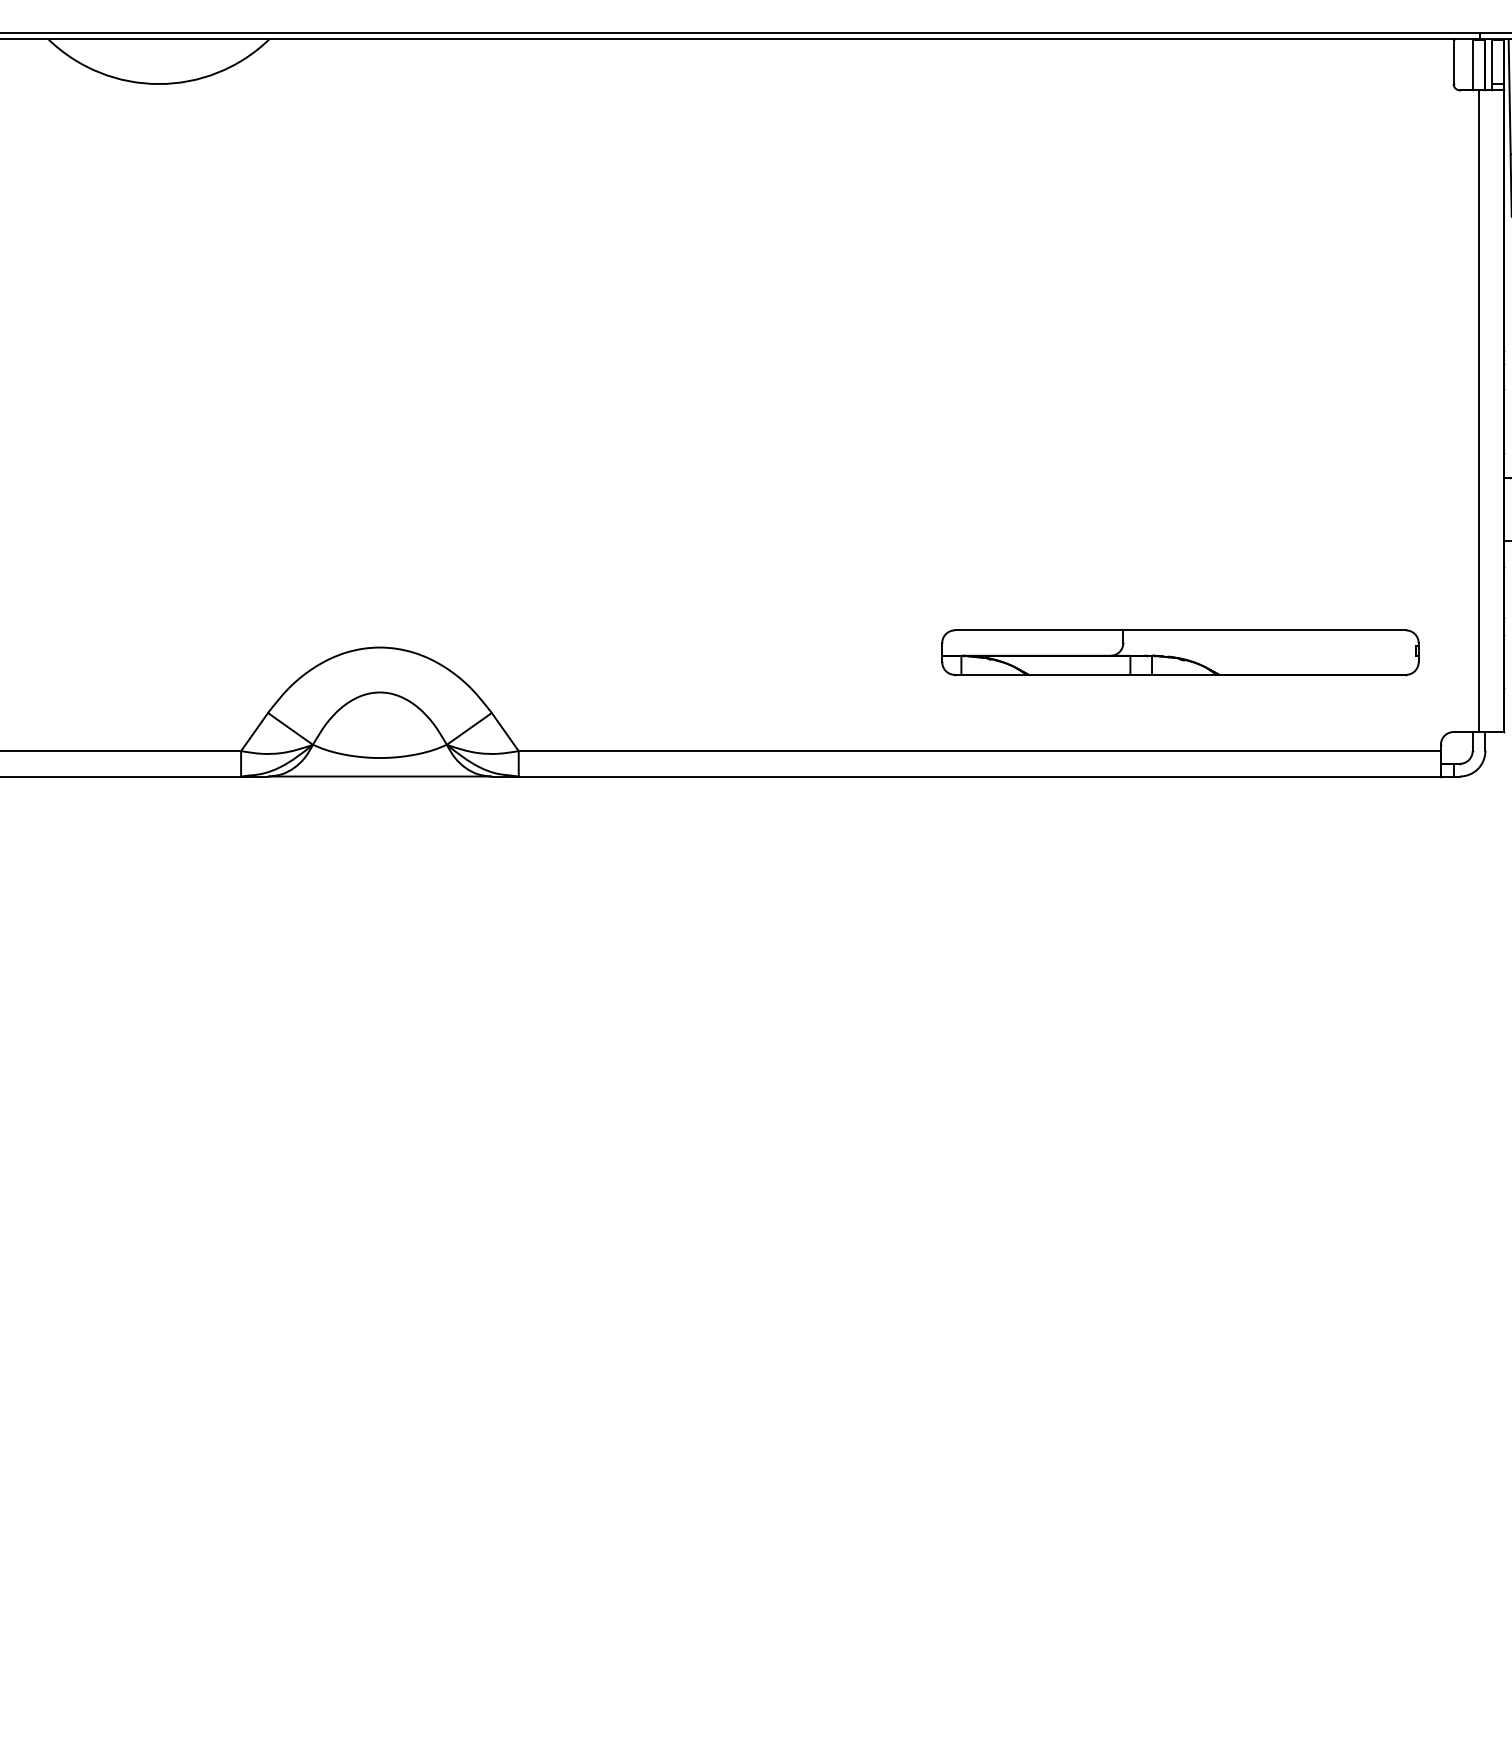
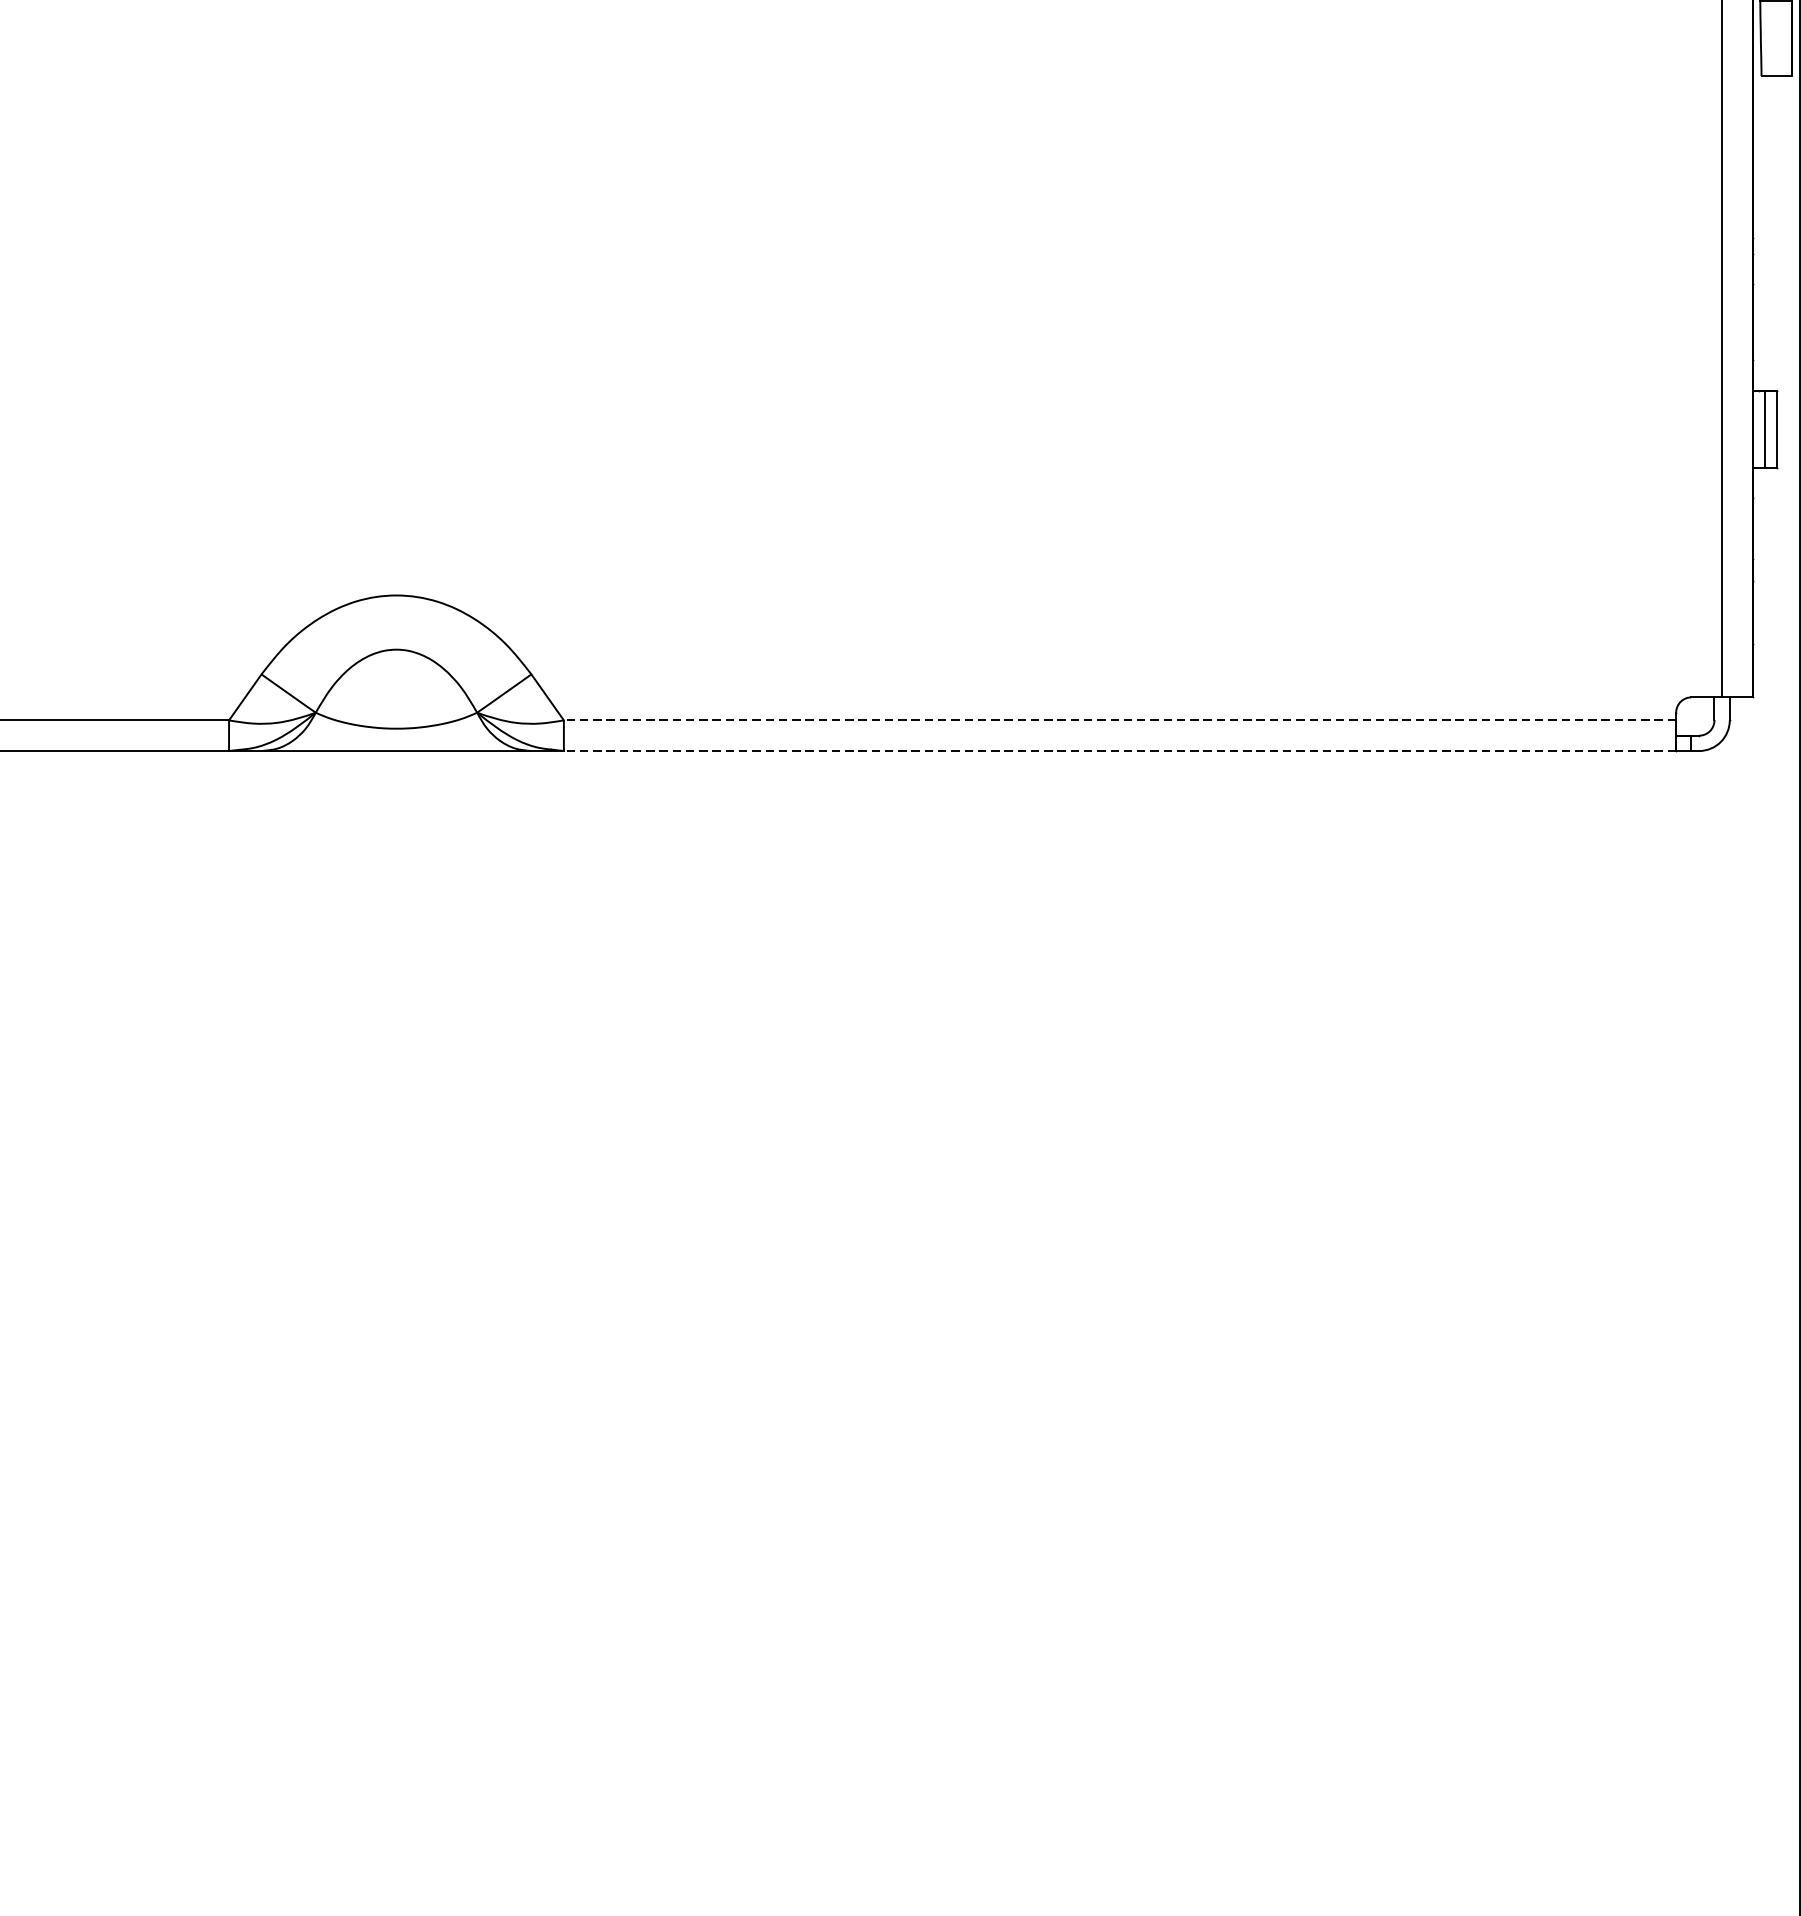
part: (1180, 652) -> (1362, 601), removed
line: (979, 751) -> (1119, 720), solid -> dashed
line: (979, 776) -> (1119, 750), solid -> dashed

